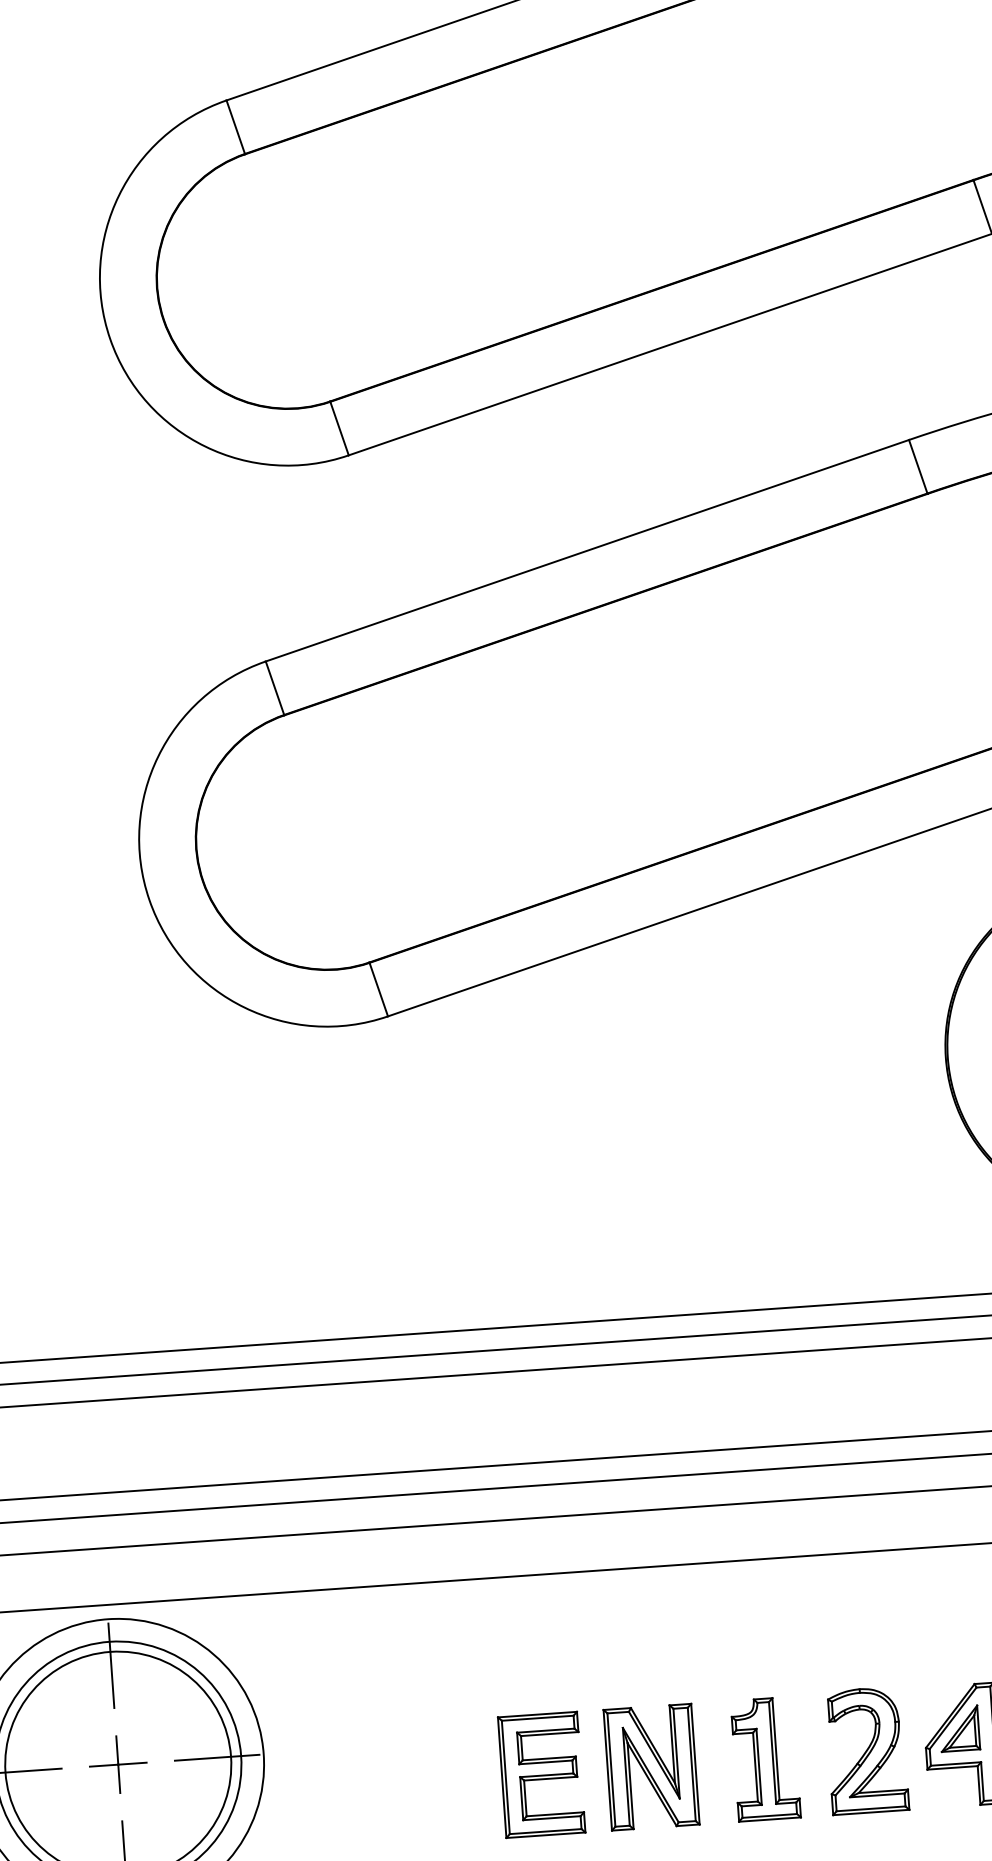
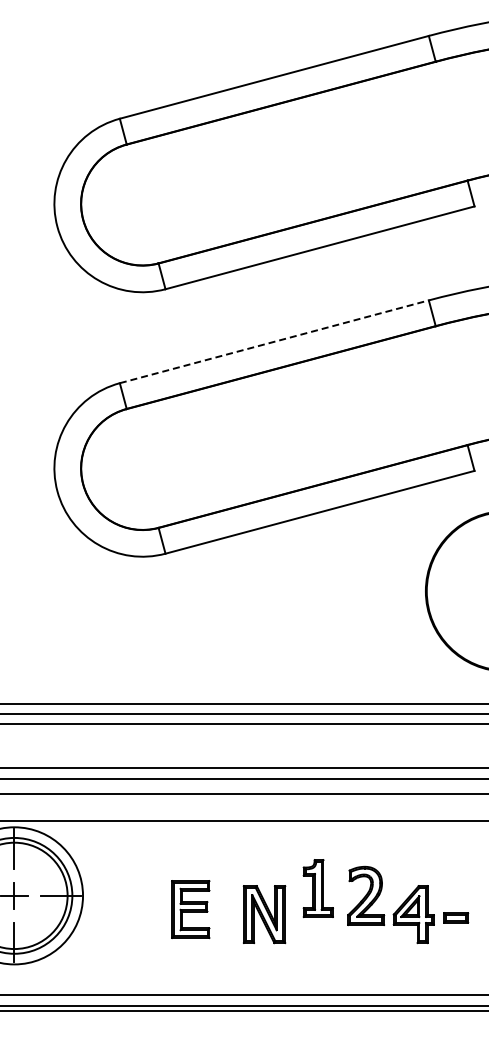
line: (587, 550) -> (274, 341), solid -> dashed
part: (867, 1749) -> (366, 895), moved
part: (763, 1759) -> (317, 888), moved
part: (541, 1774) -> (190, 909), moved

